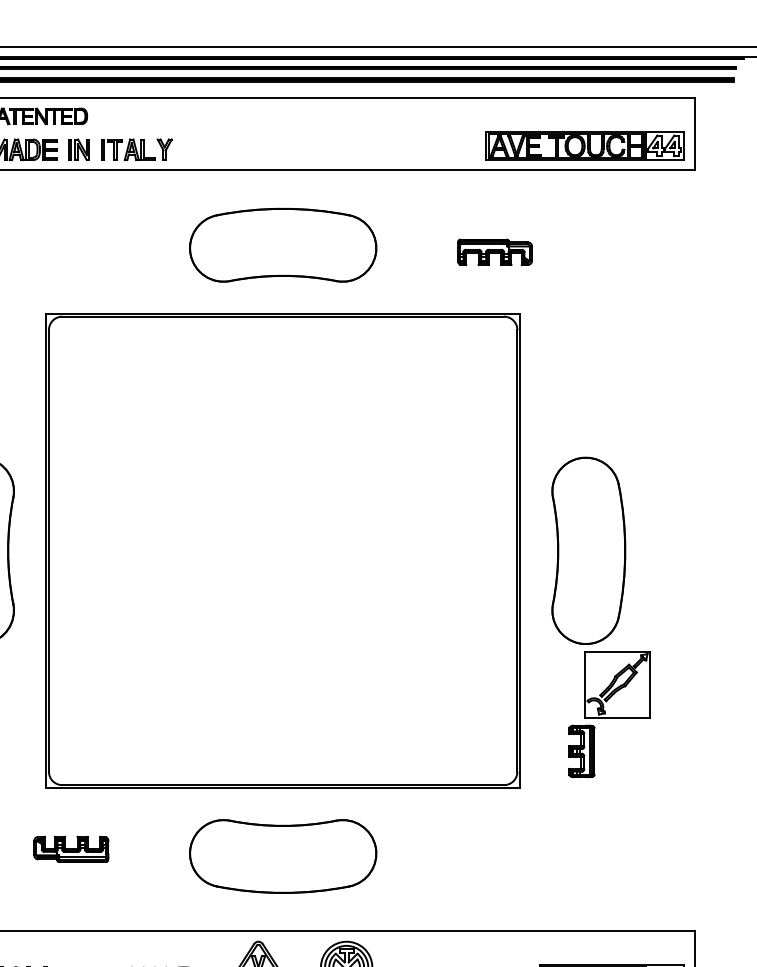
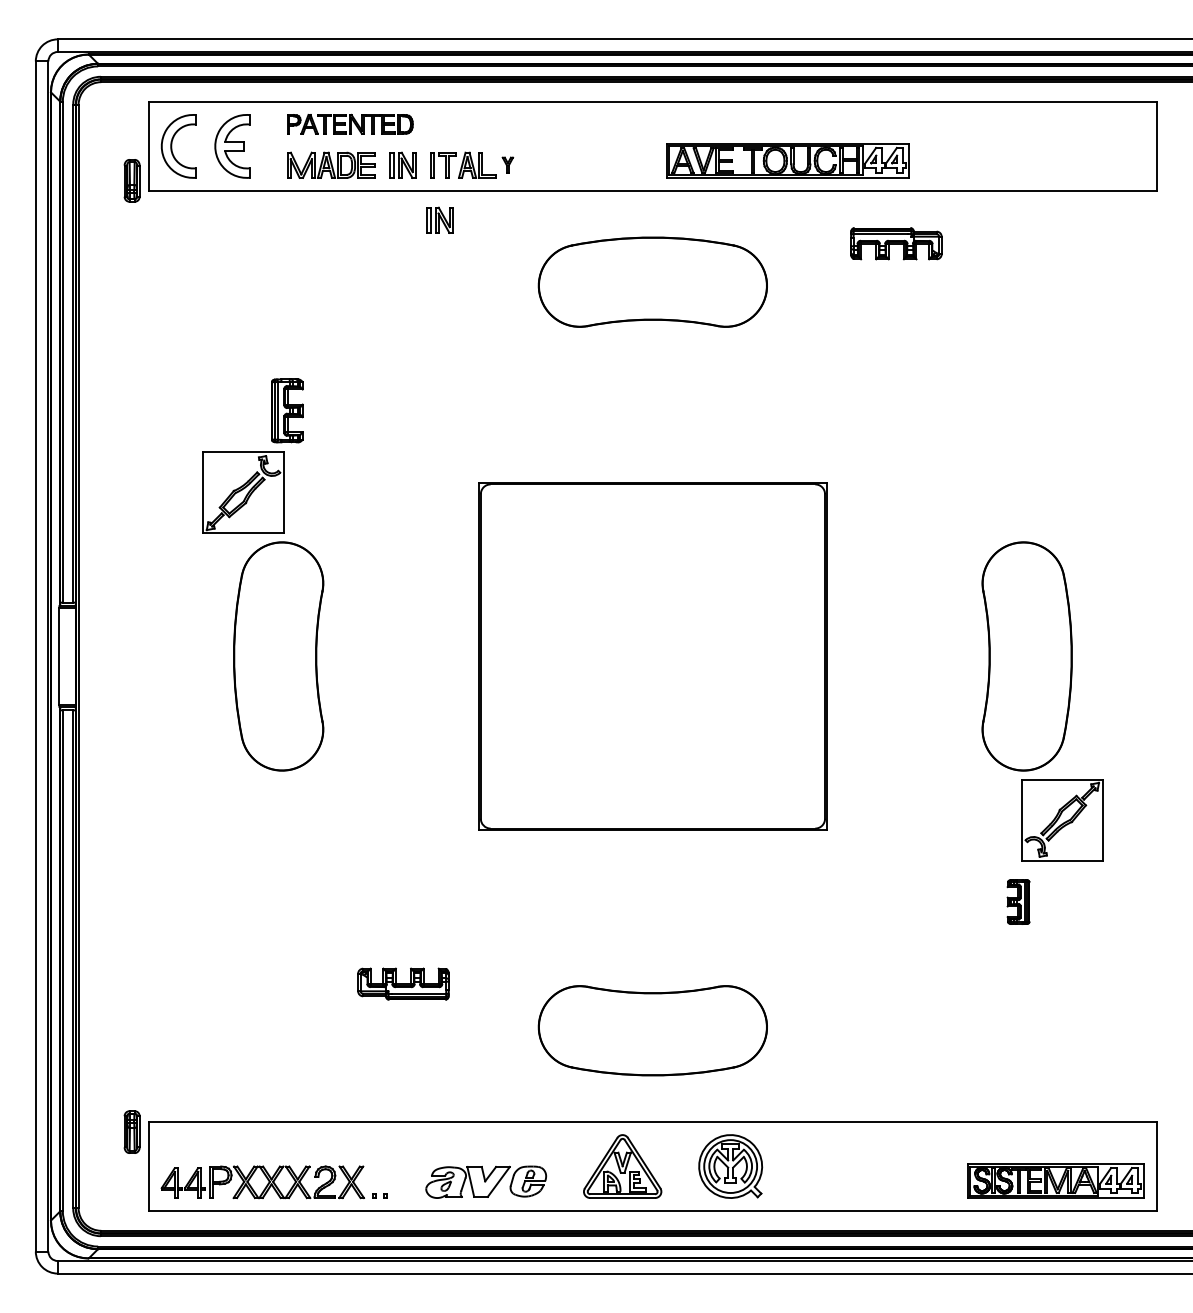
part: (584, 145) -> (787, 160), moved
part: (164, 149) -> (507, 164), size x0.6
part: (108, 194) -> (439, 219), added
part: (495, 252) -> (896, 243), moved
part: (282, 550) -> (652, 656), size x0.6
part: (581, 750) -> (1018, 901), size x0.7
part: (71, 848) -> (403, 983), moved

